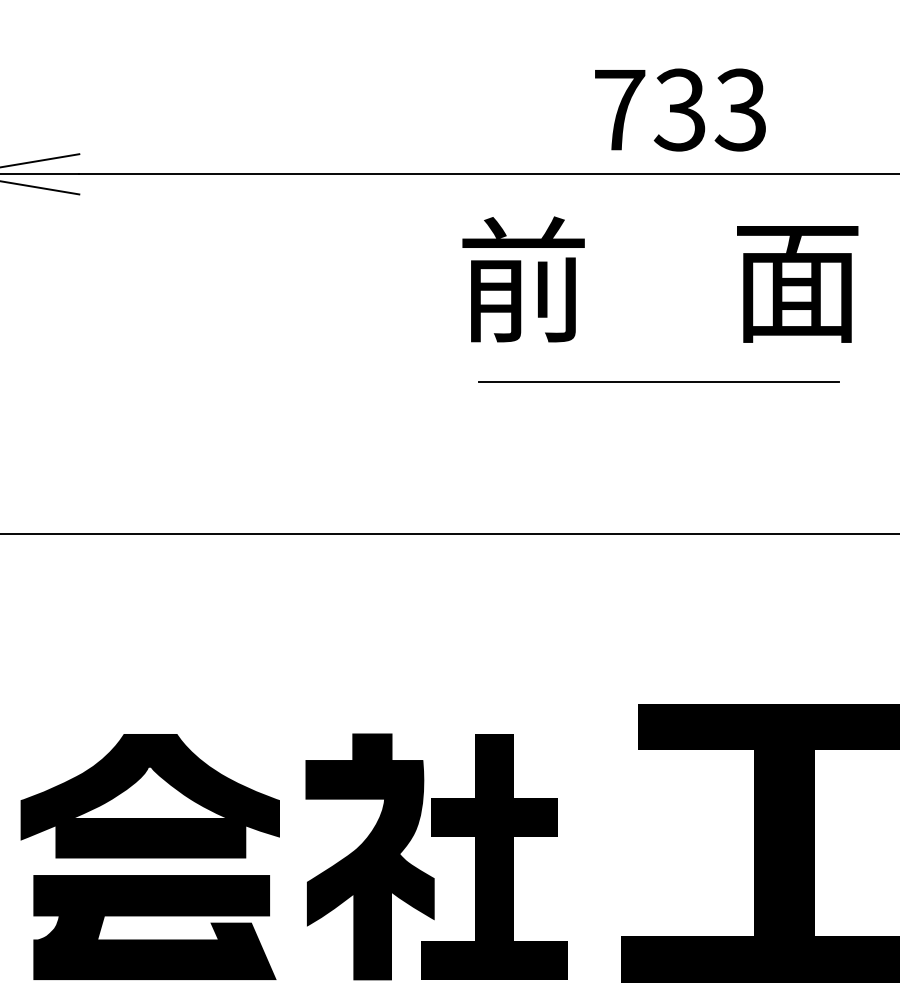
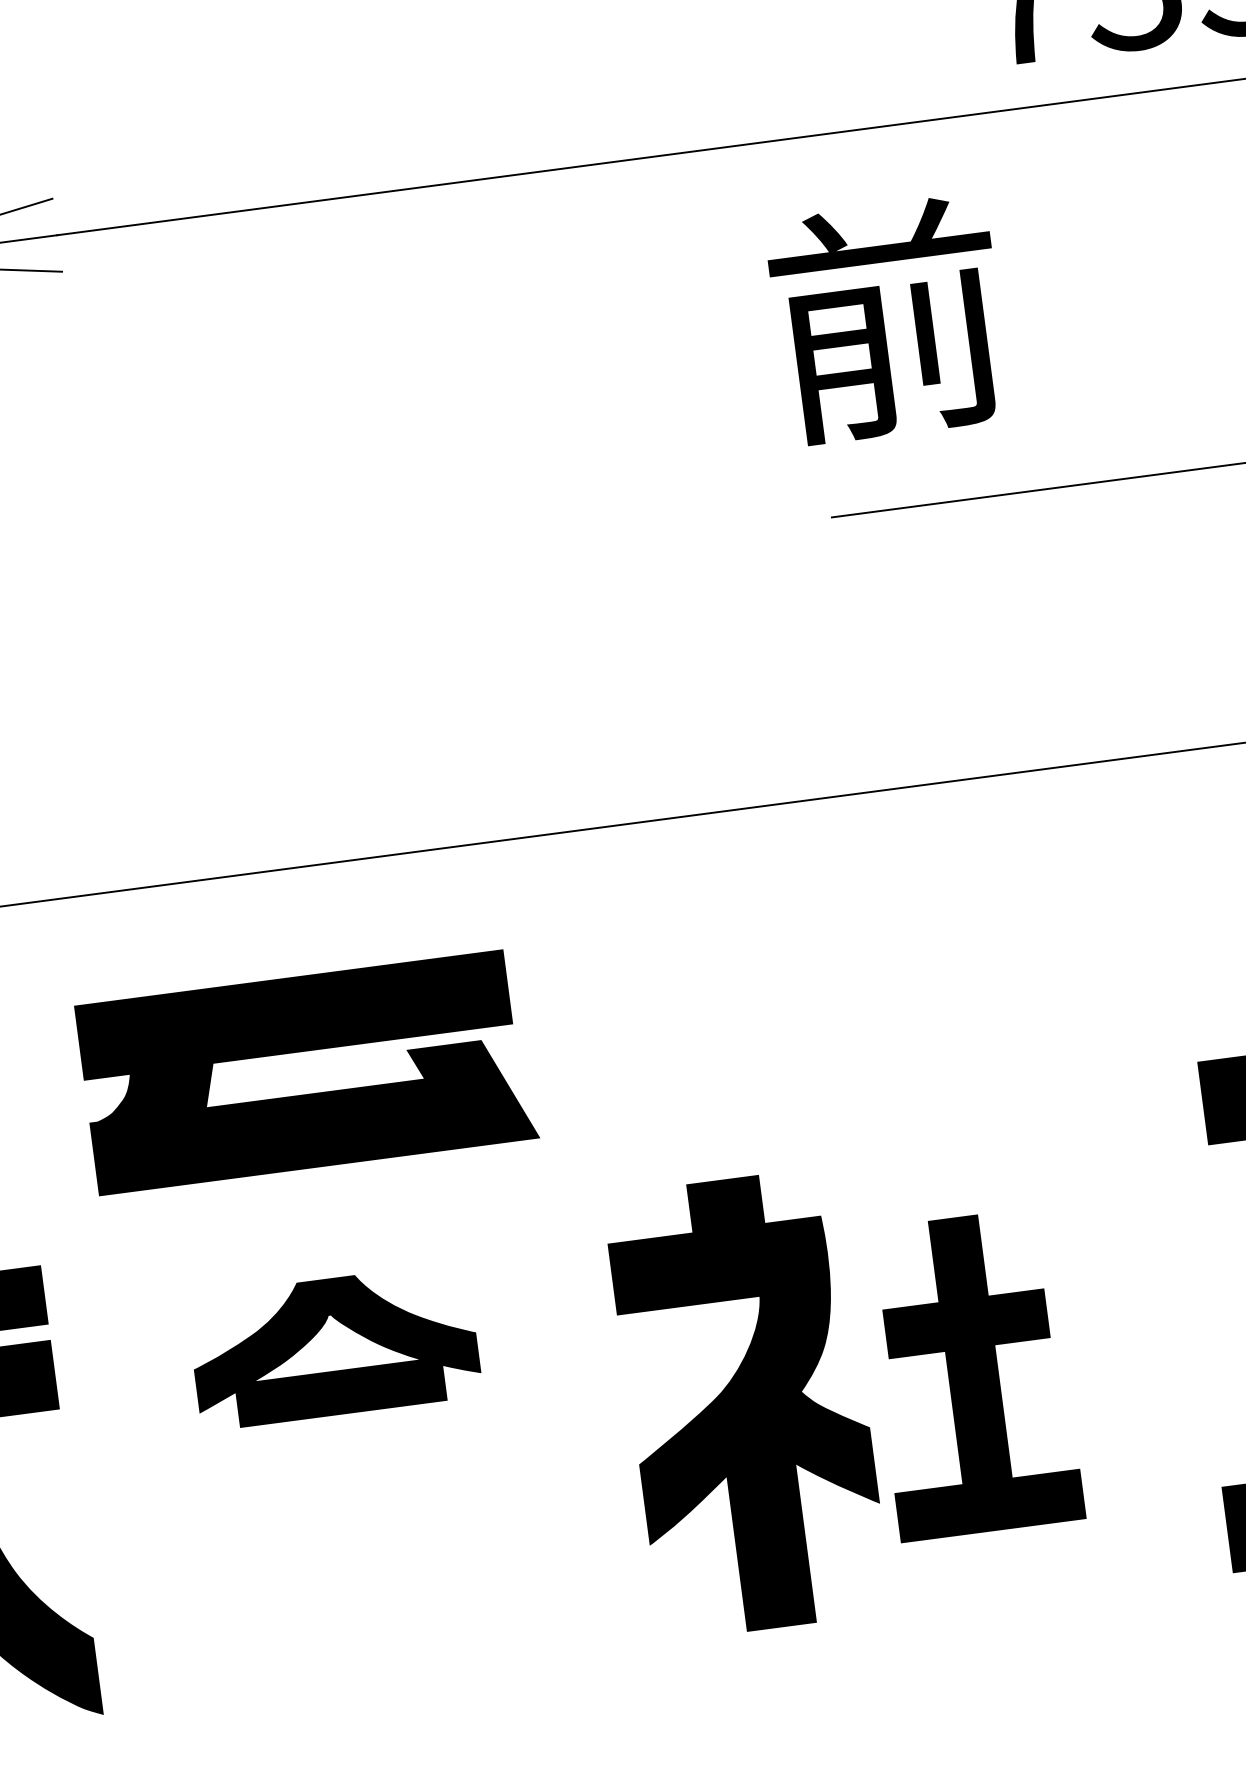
part: (149, 796) -> (333, 1347), size x0.6
part: (494, 856) -> (973, 1373), size x0.7
part: (154, 916) -> (303, 1052), moved

